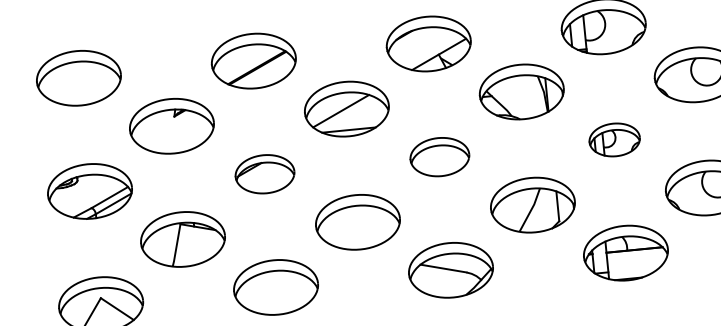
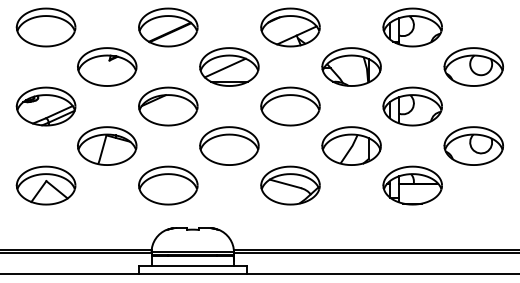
part: (614, 139) -> (412, 106), size x1.67
part: (439, 157) -> (290, 106), size x1.43
part: (265, 174) -> (168, 106), size x1.43

